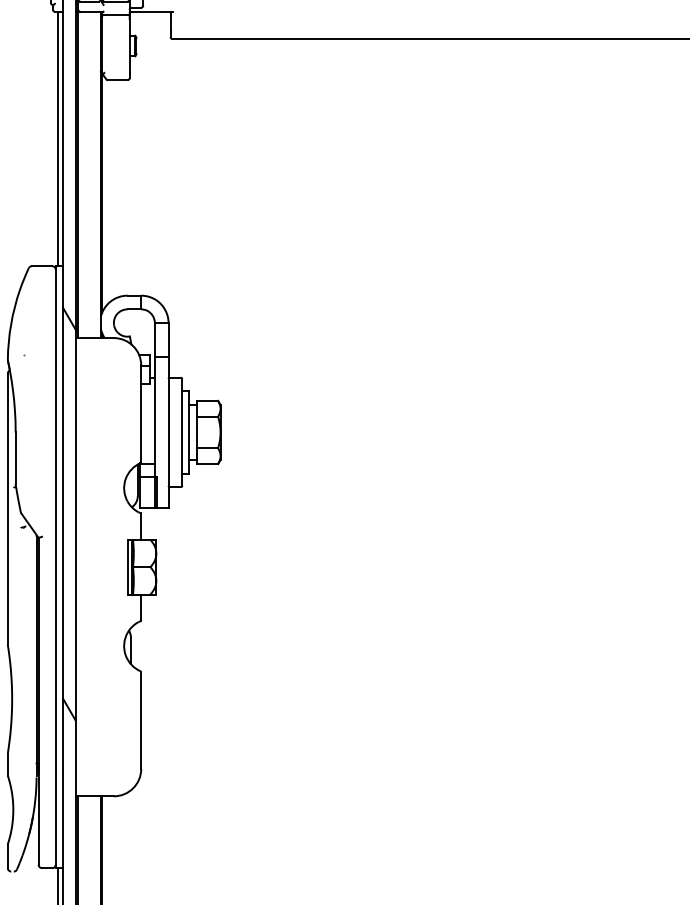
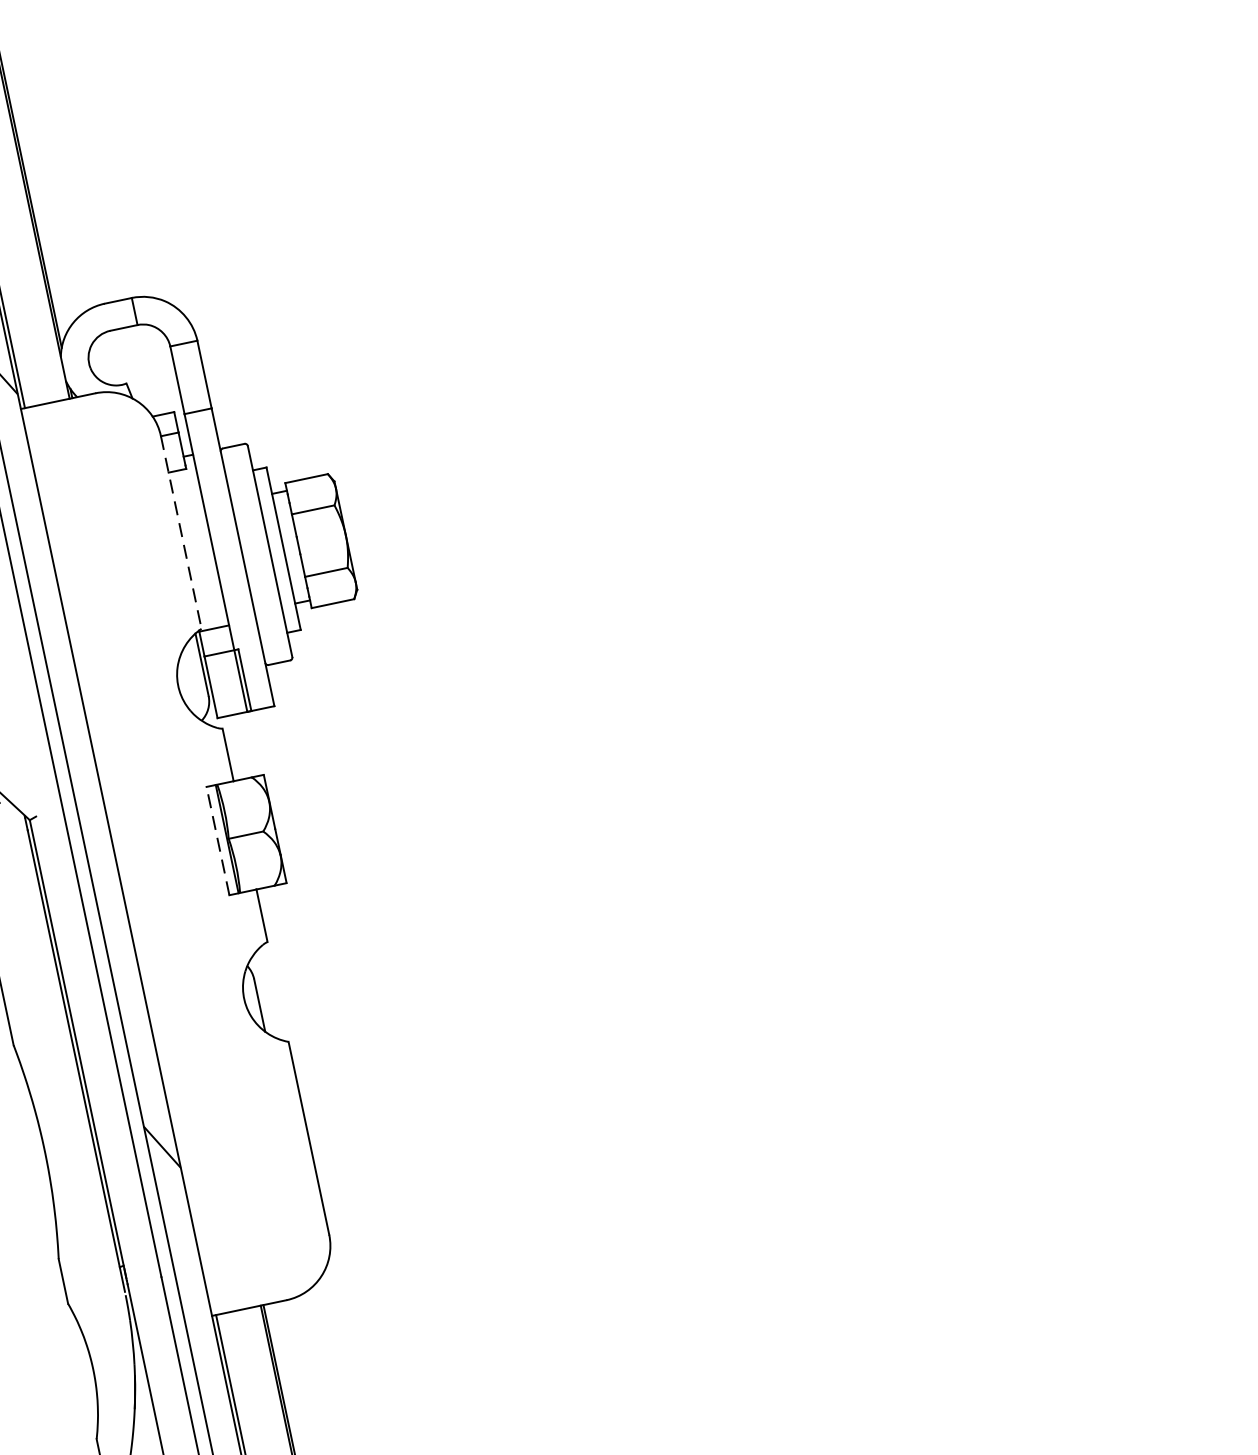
line: (141, 414) -> (181, 533), solid -> dashed
line: (127, 566) -> (217, 839), solid -> dashed

